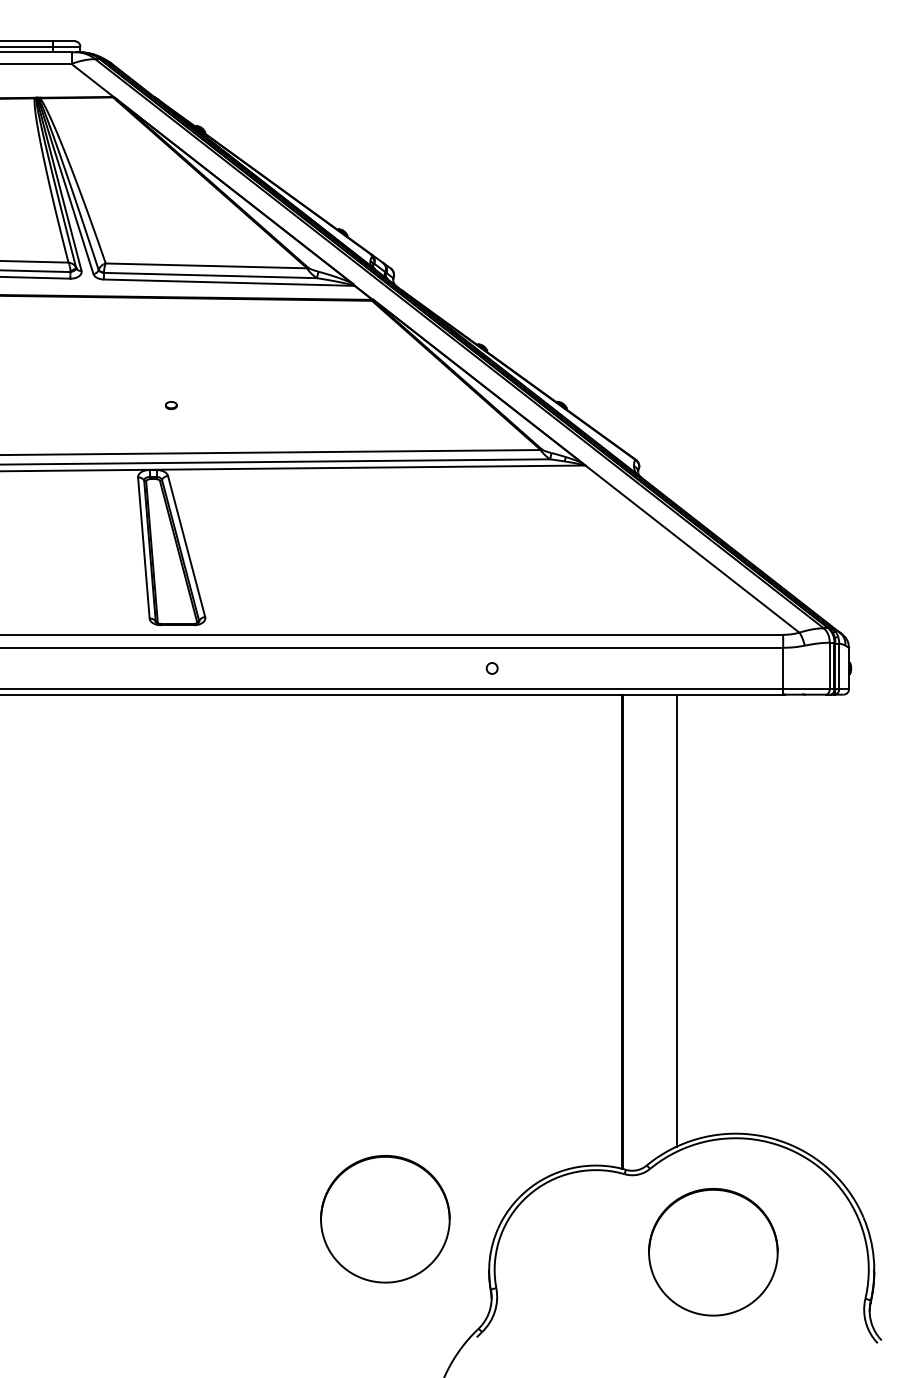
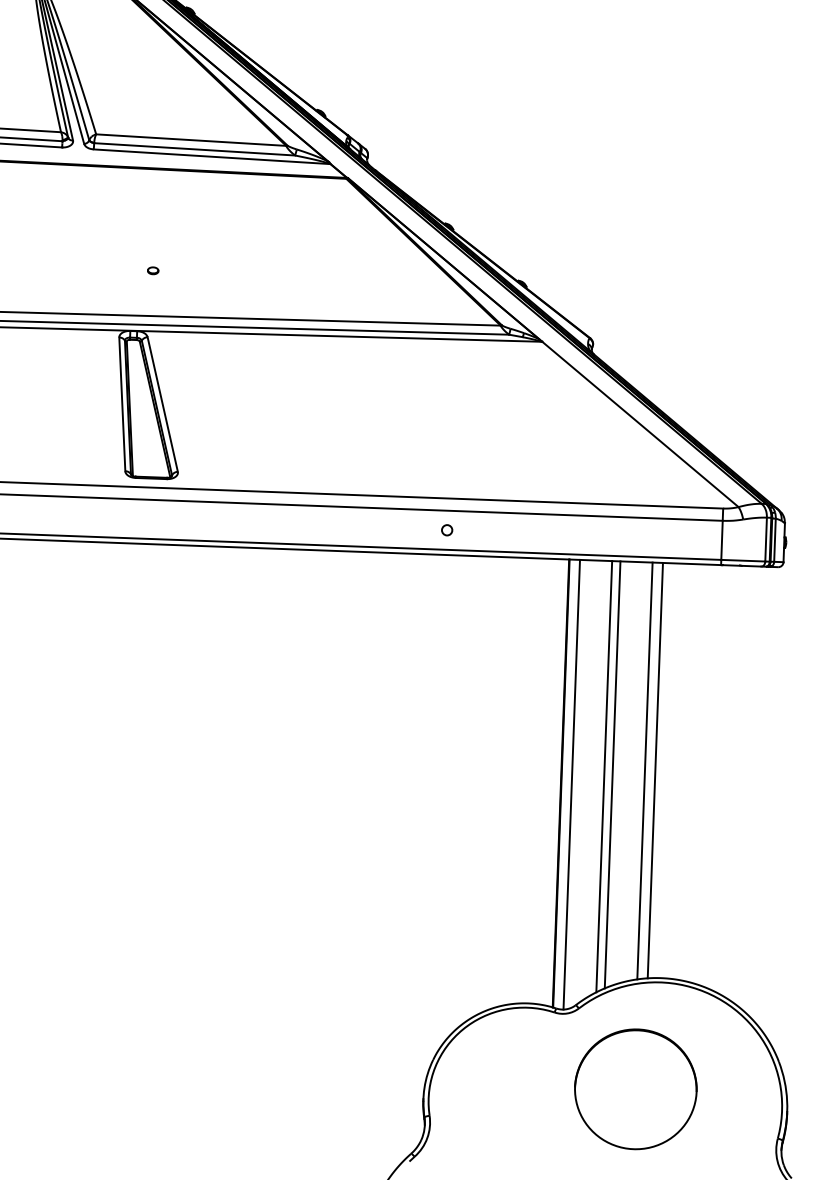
line: (710, 914) -> (644, 770), added
line: (721, 914) -> (655, 770), added
line: (667, 922) -> (603, 776), added
line: (633, 932) -> (571, 784), added
part: (385, 1219) -> (327, 1047), removed

